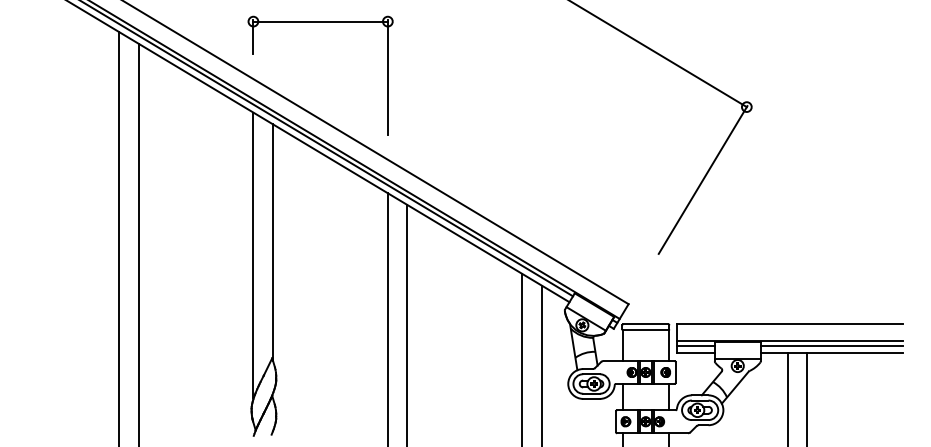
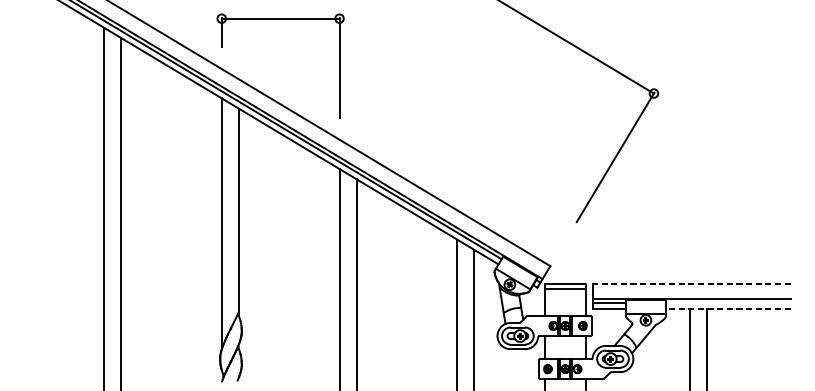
line: (789, 324) -> (691, 283), solid -> dashed
line: (831, 345) -> (728, 302), removed
line: (831, 352) -> (728, 308), solid -> dashed

